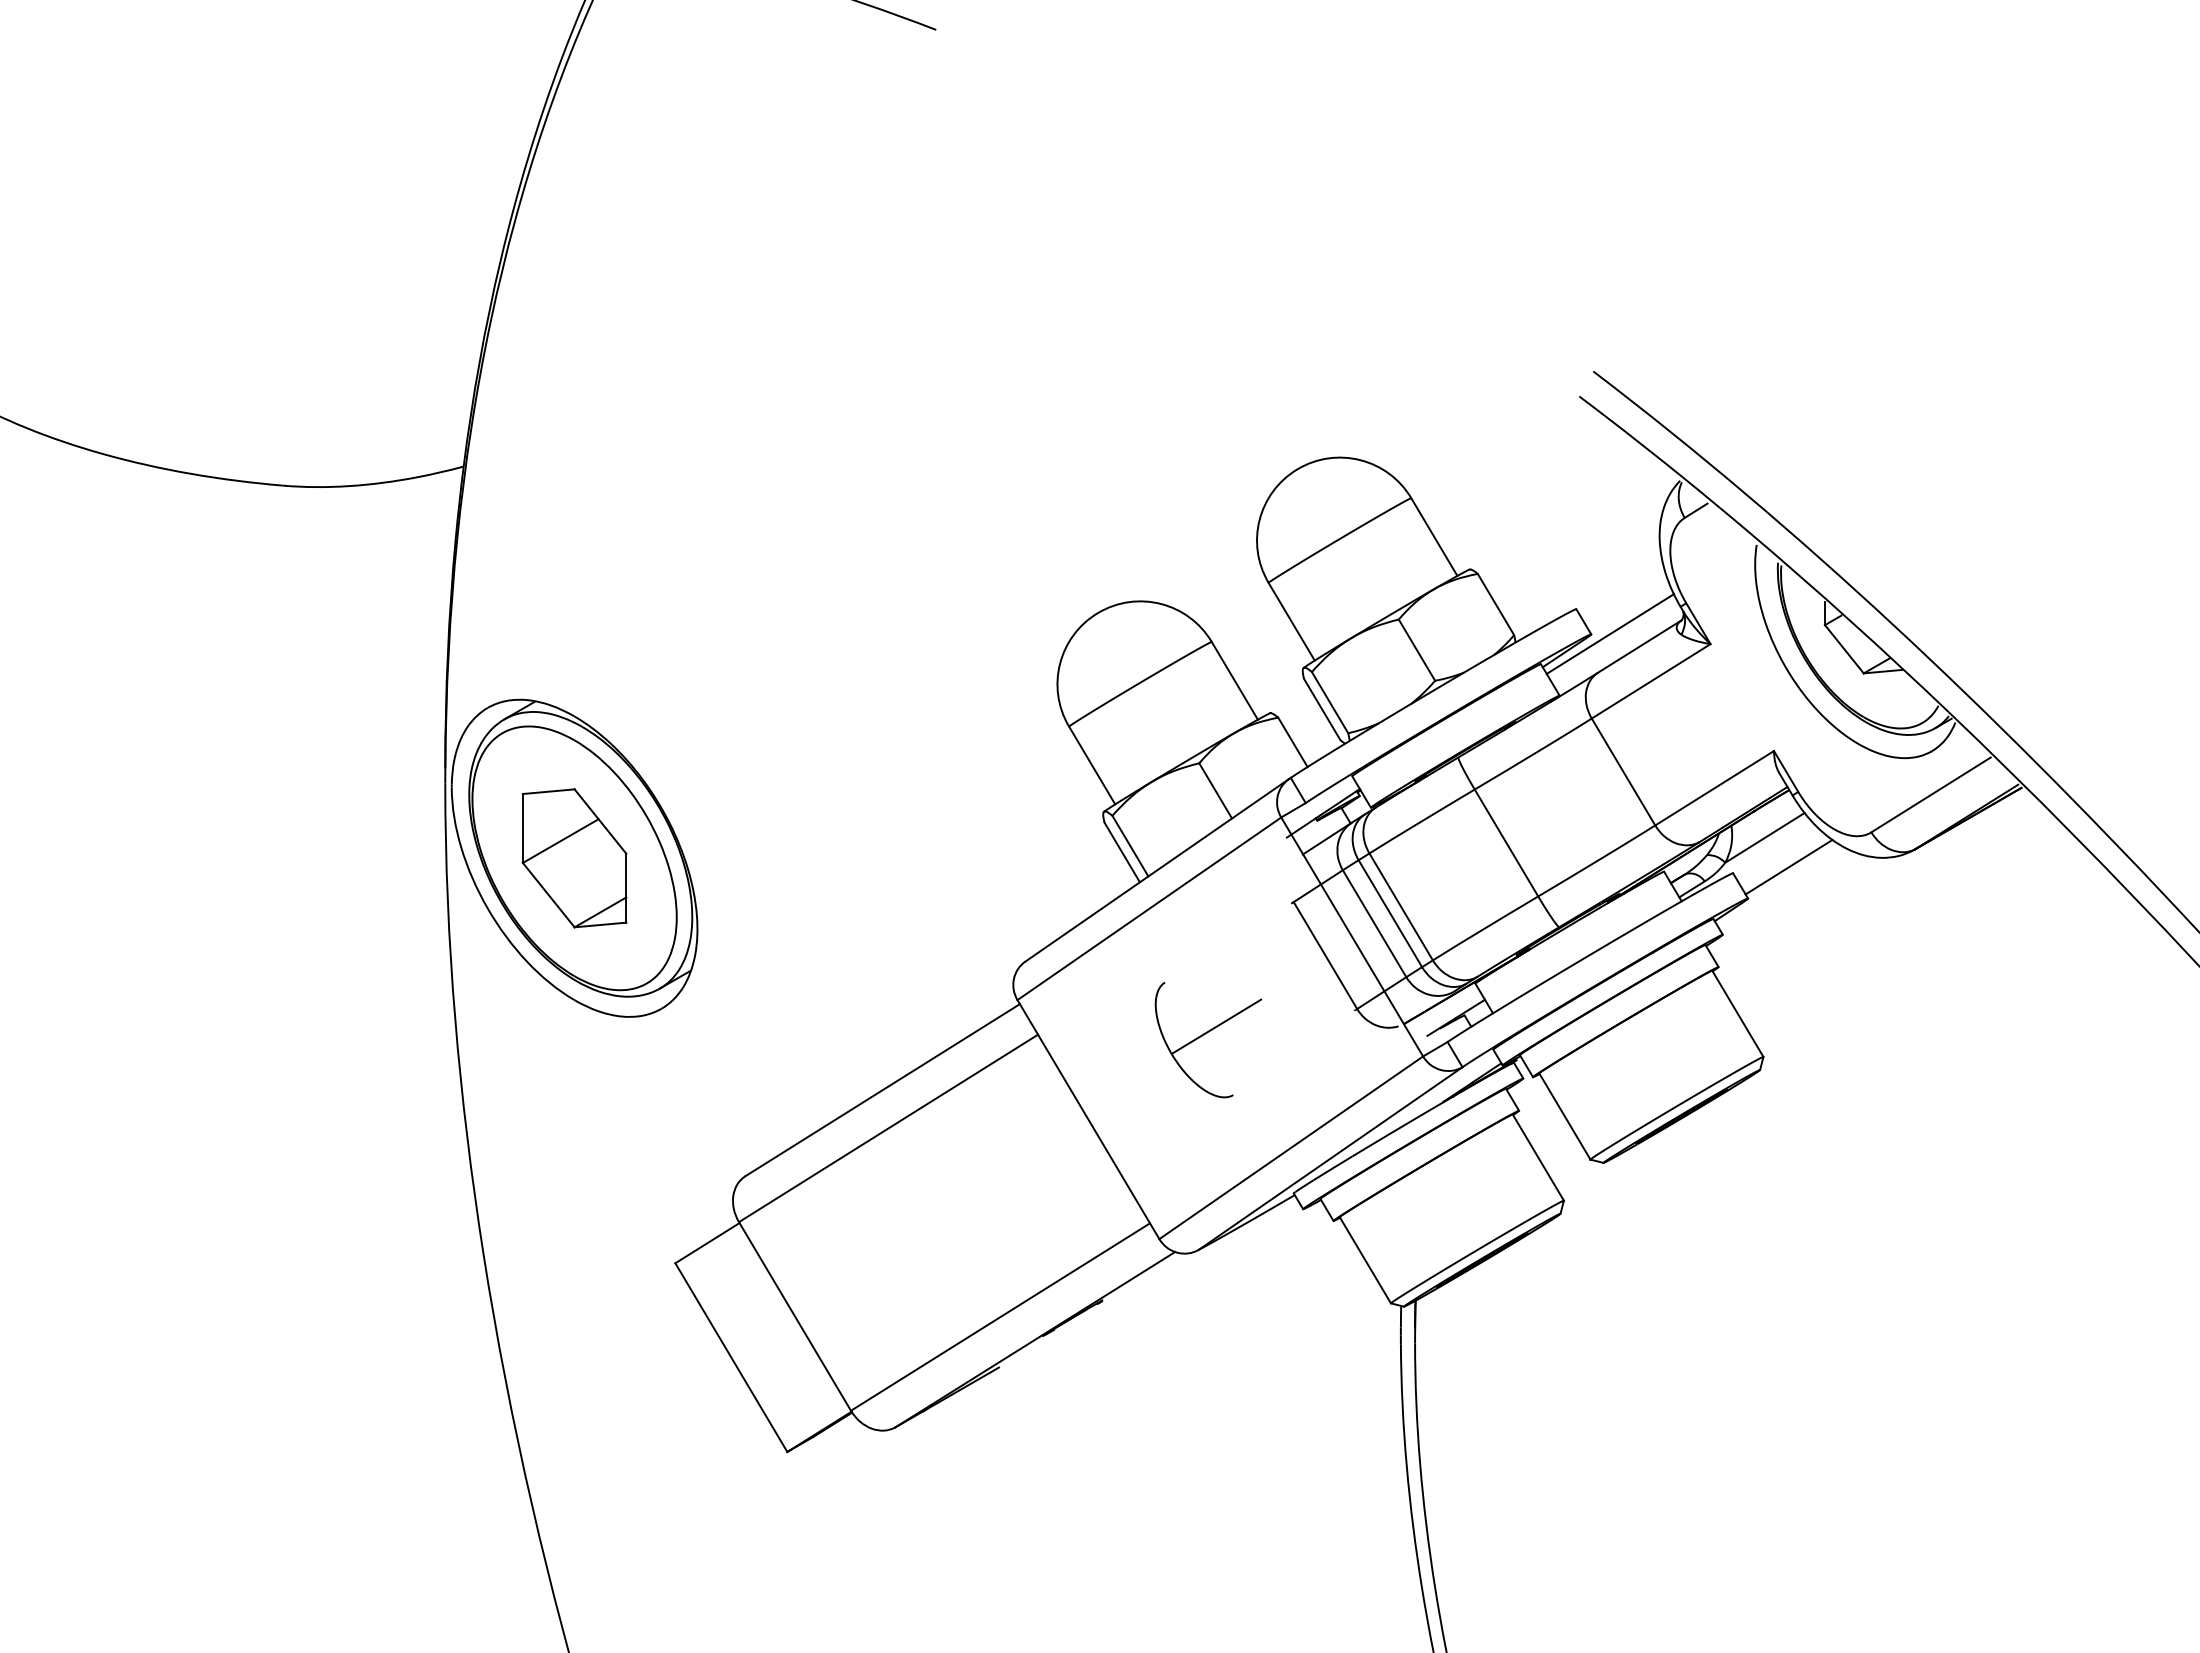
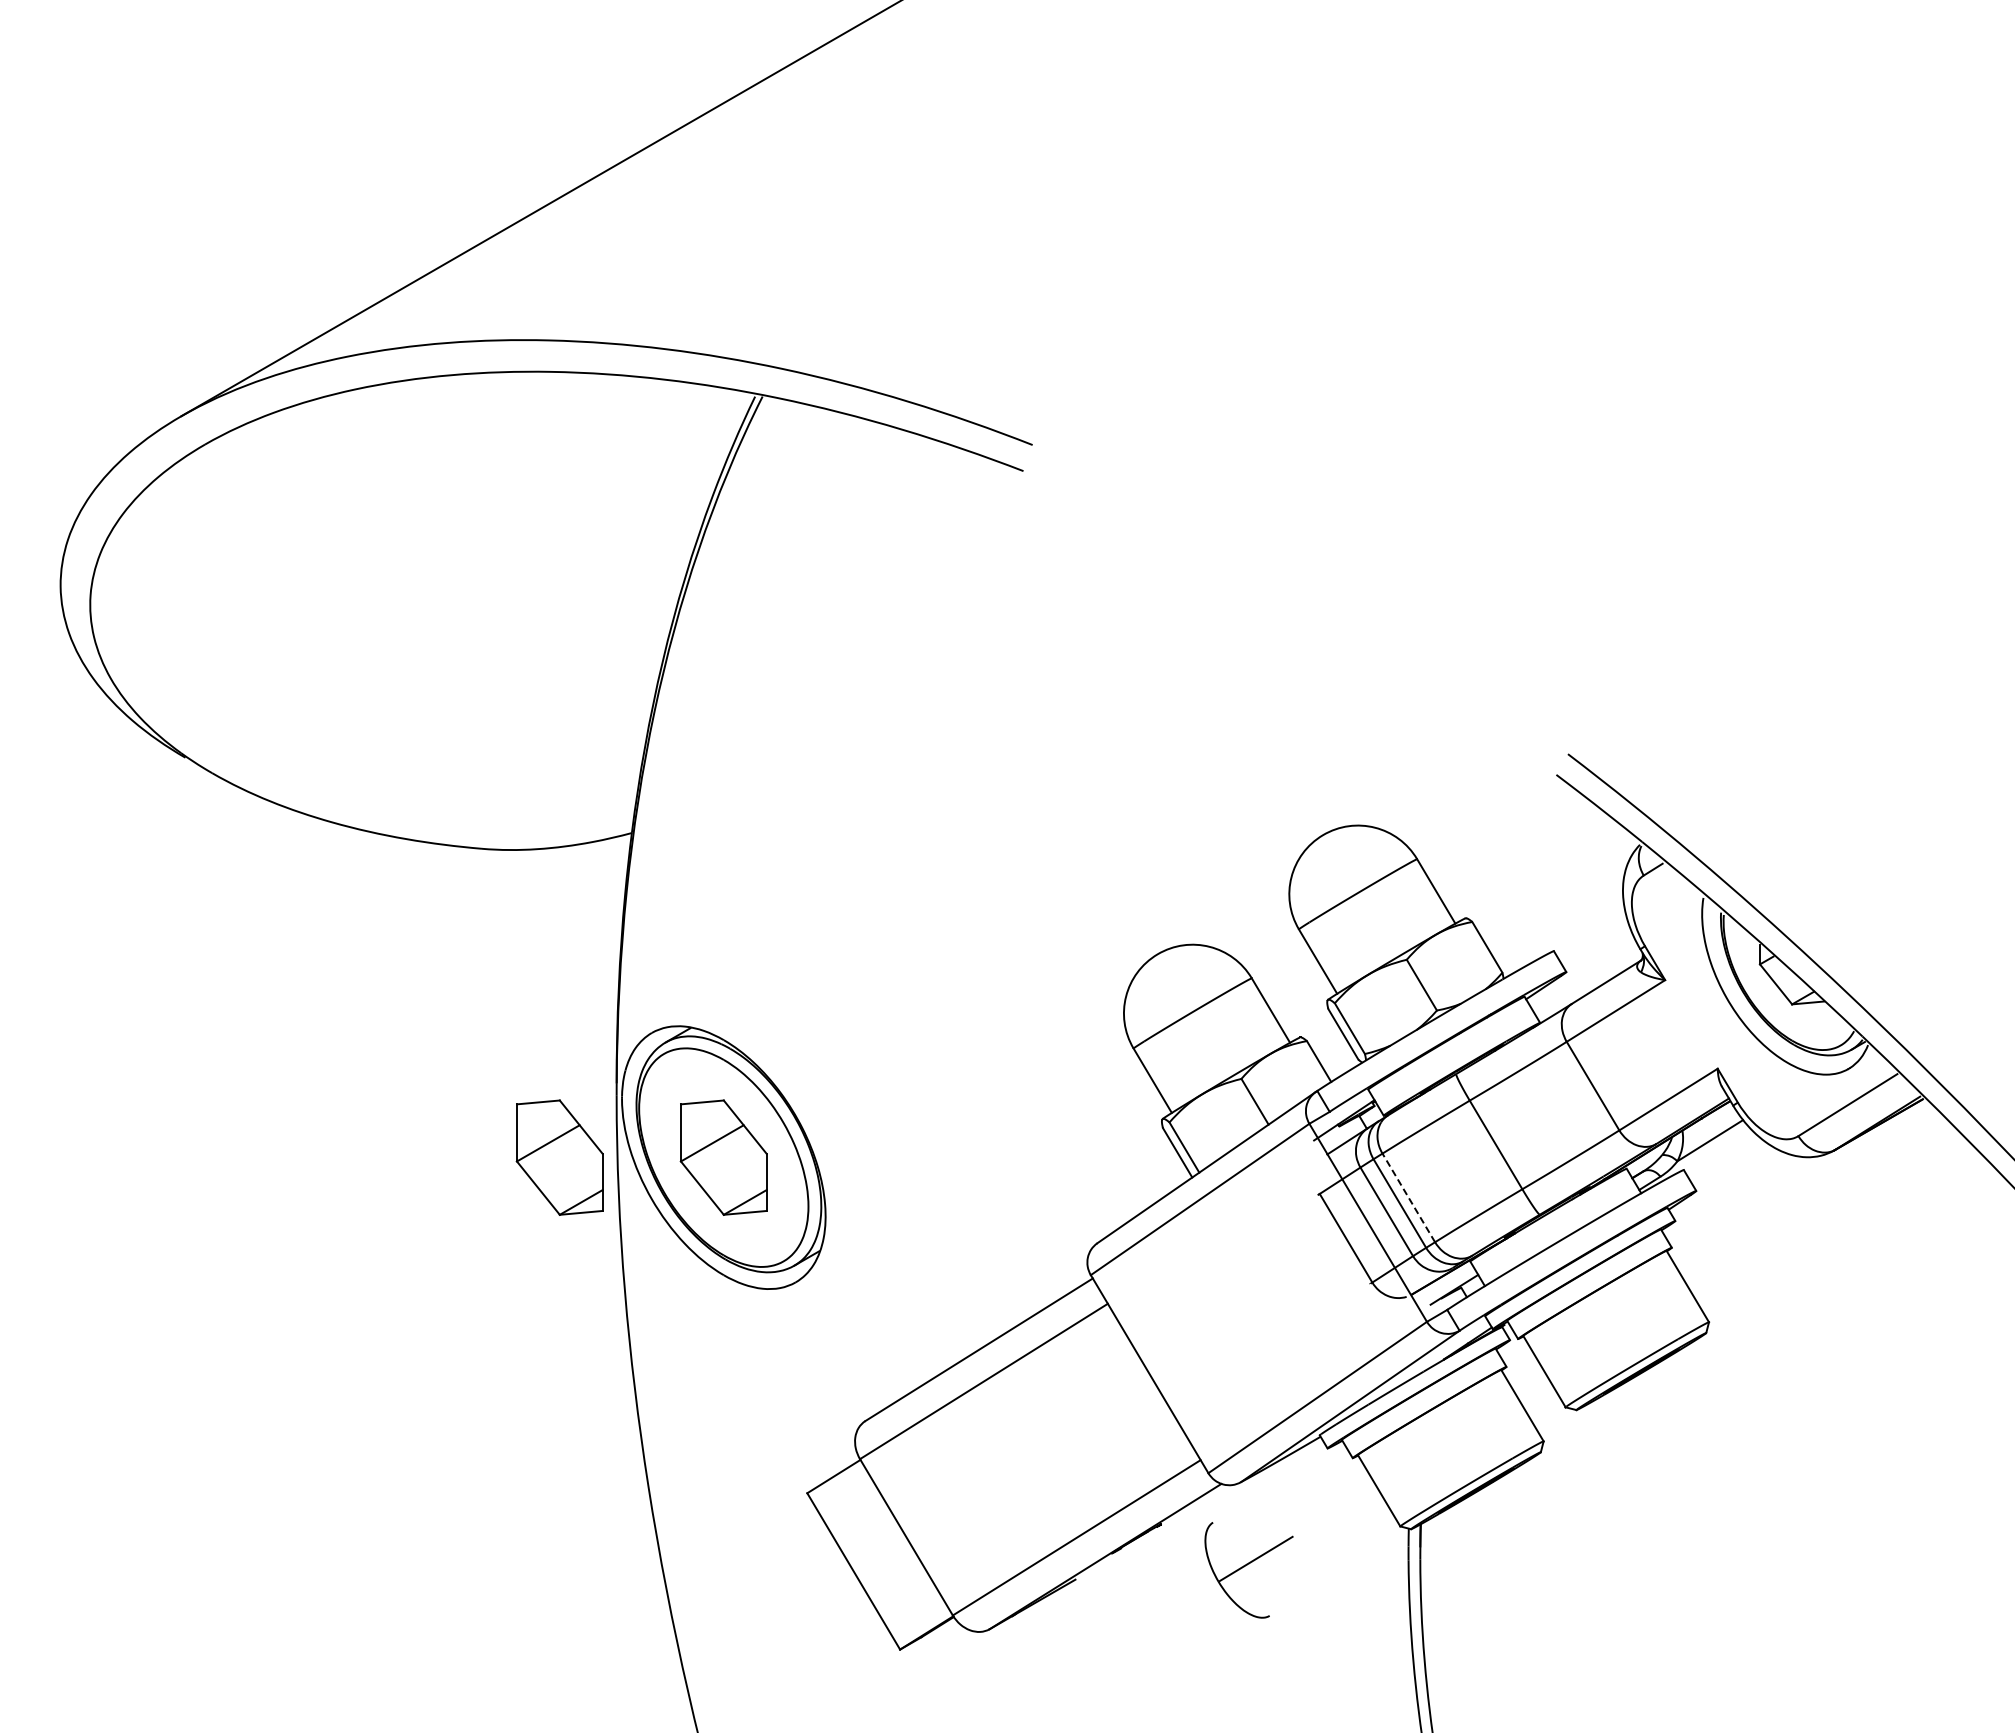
line: (1609, 633) -> (1581, 971), removed
part: (376, 858) -> (559, 1157), added
line: (1789, 866) -> (1730, 1164), removed
line: (1400, 906) -> (1408, 1197), solid -> dashed
part: (1207, 1040) -> (1248, 1570), moved

